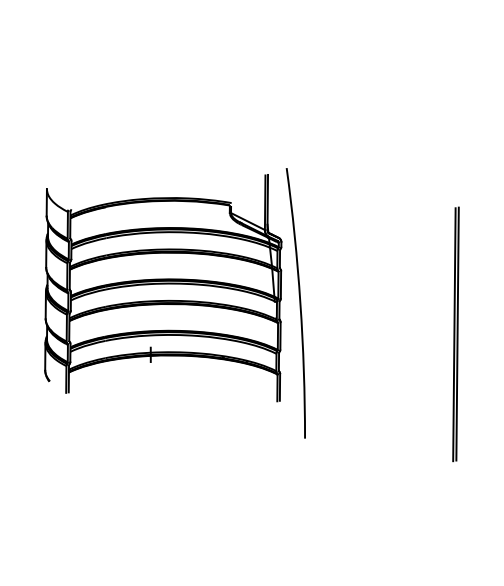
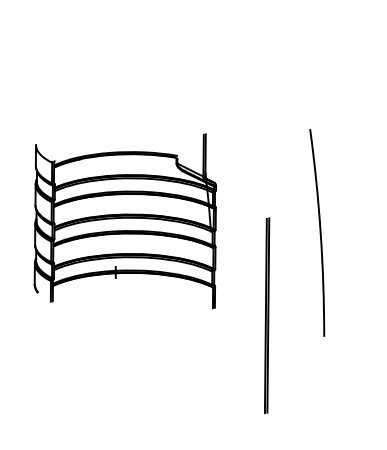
arc: (298, 302) -> (319, 232), moved
part: (456, 334) -> (267, 315), moved

